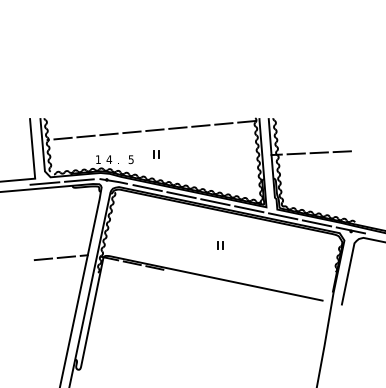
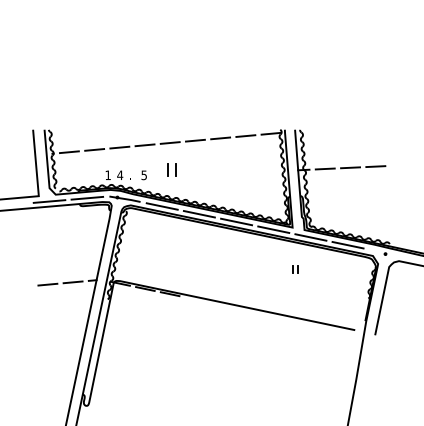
part: (156, 154) -> (172, 169), size x1.6
line: (350, 230) -> (384, 252), removed
part: (220, 245) -> (295, 269), moved

